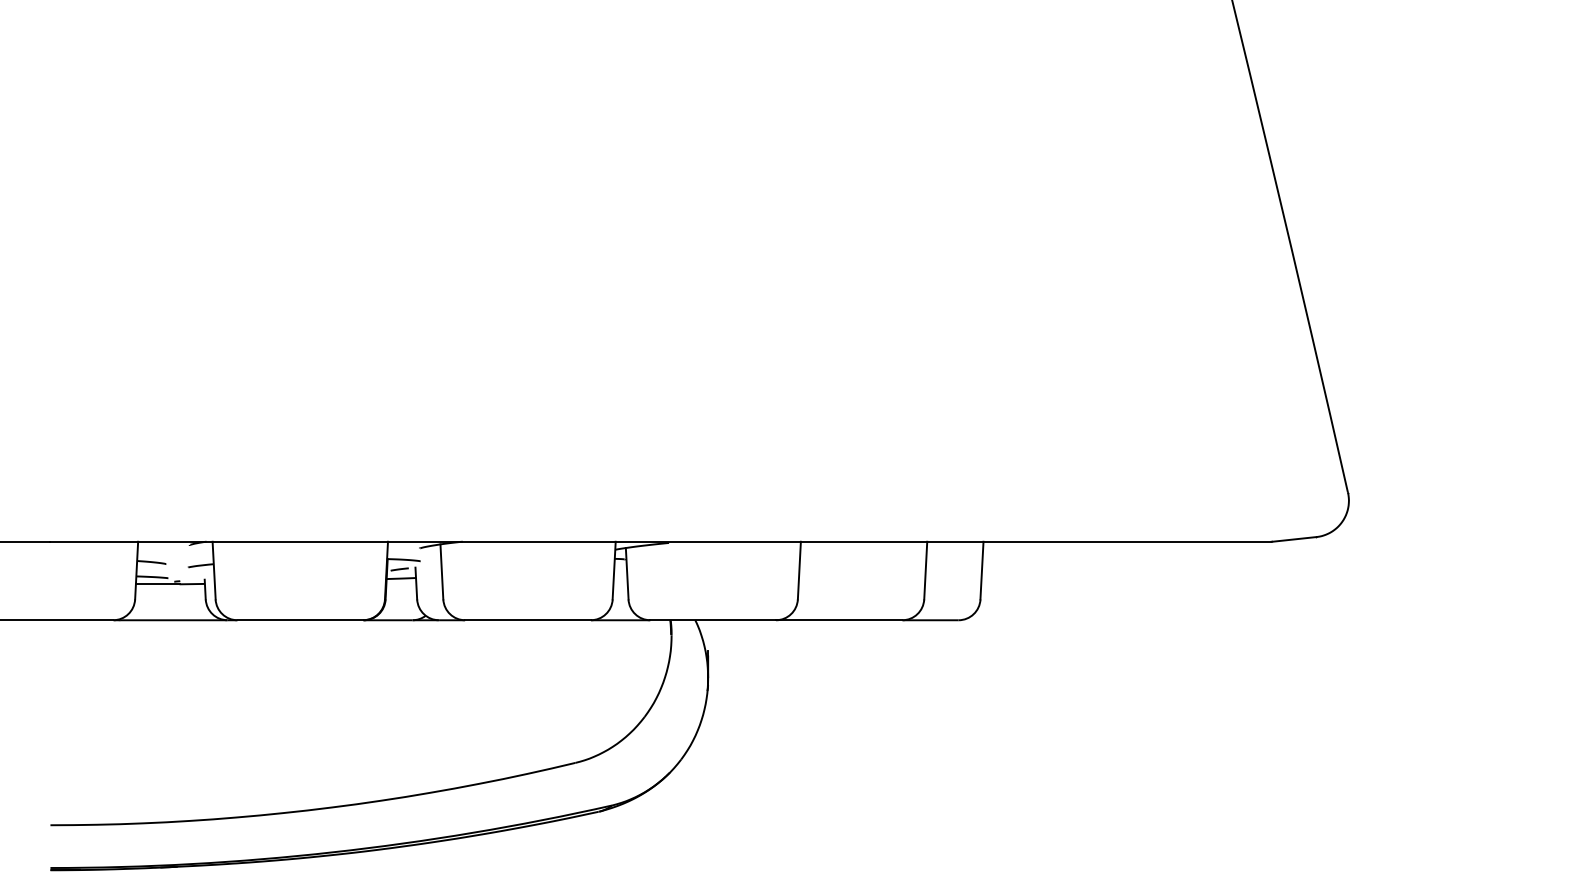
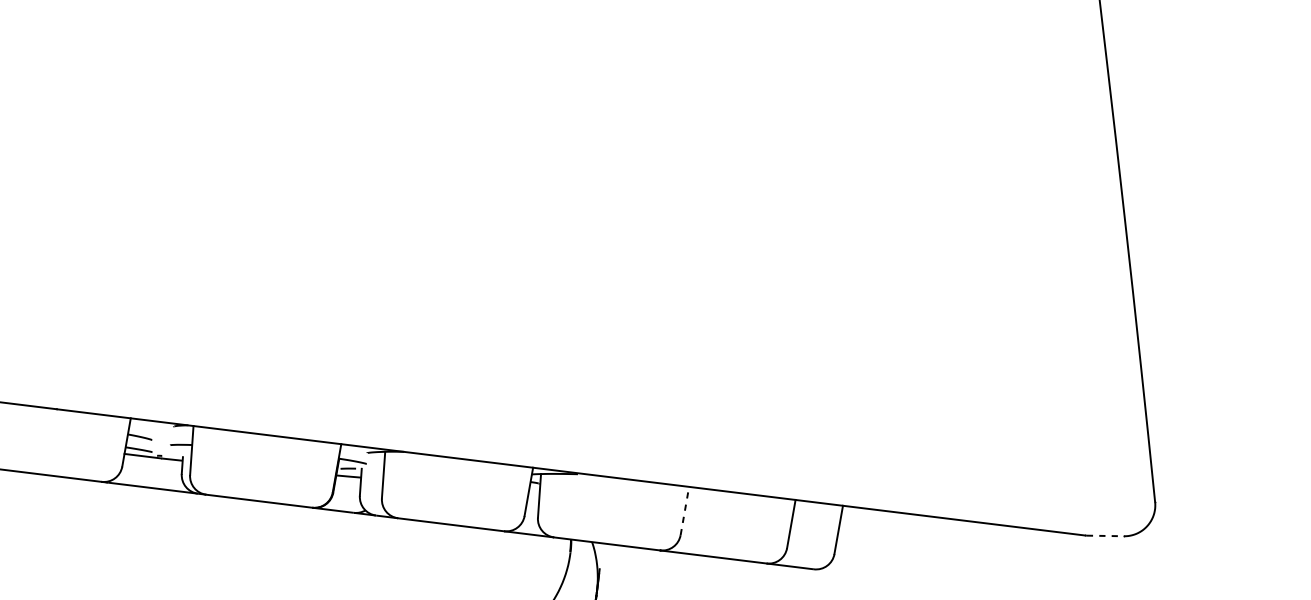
line: (1294, 539) -> (1105, 536), solid -> dashed
line: (799, 570) -> (684, 510), solid -> dashed

